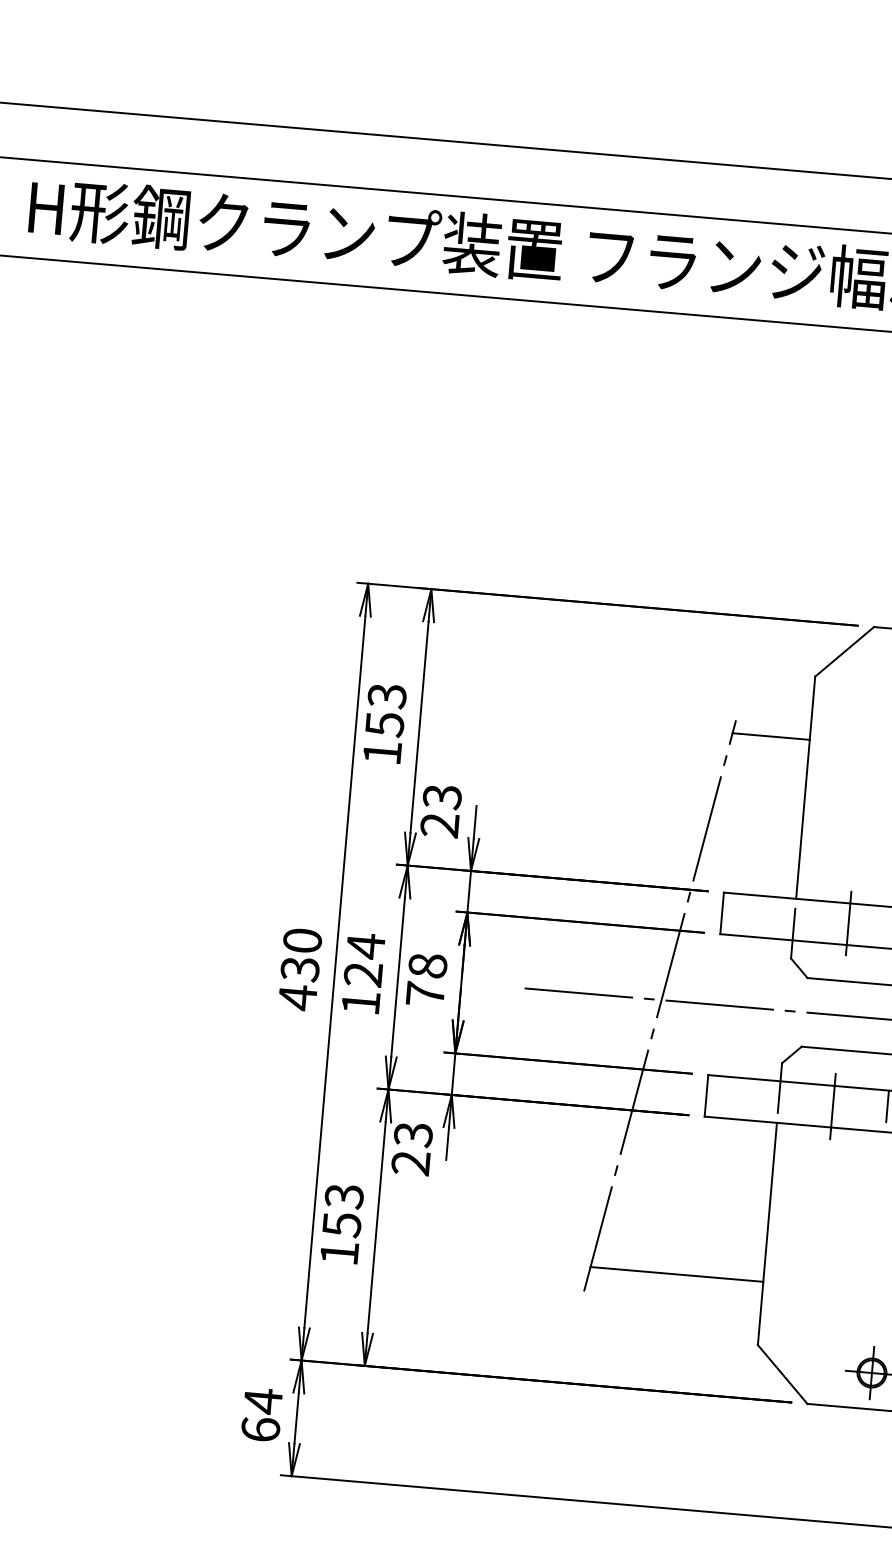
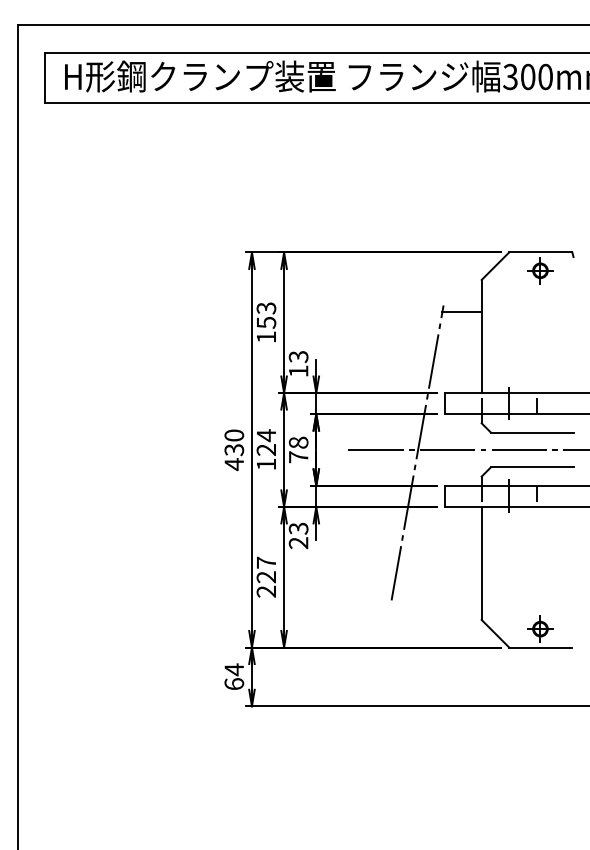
text: (439, 825) -> (298, 371), 23 -> 13
text: (342, 1223) -> (266, 576), 153 -> 227
line: (676, 1273) -> (437, 587), removed

